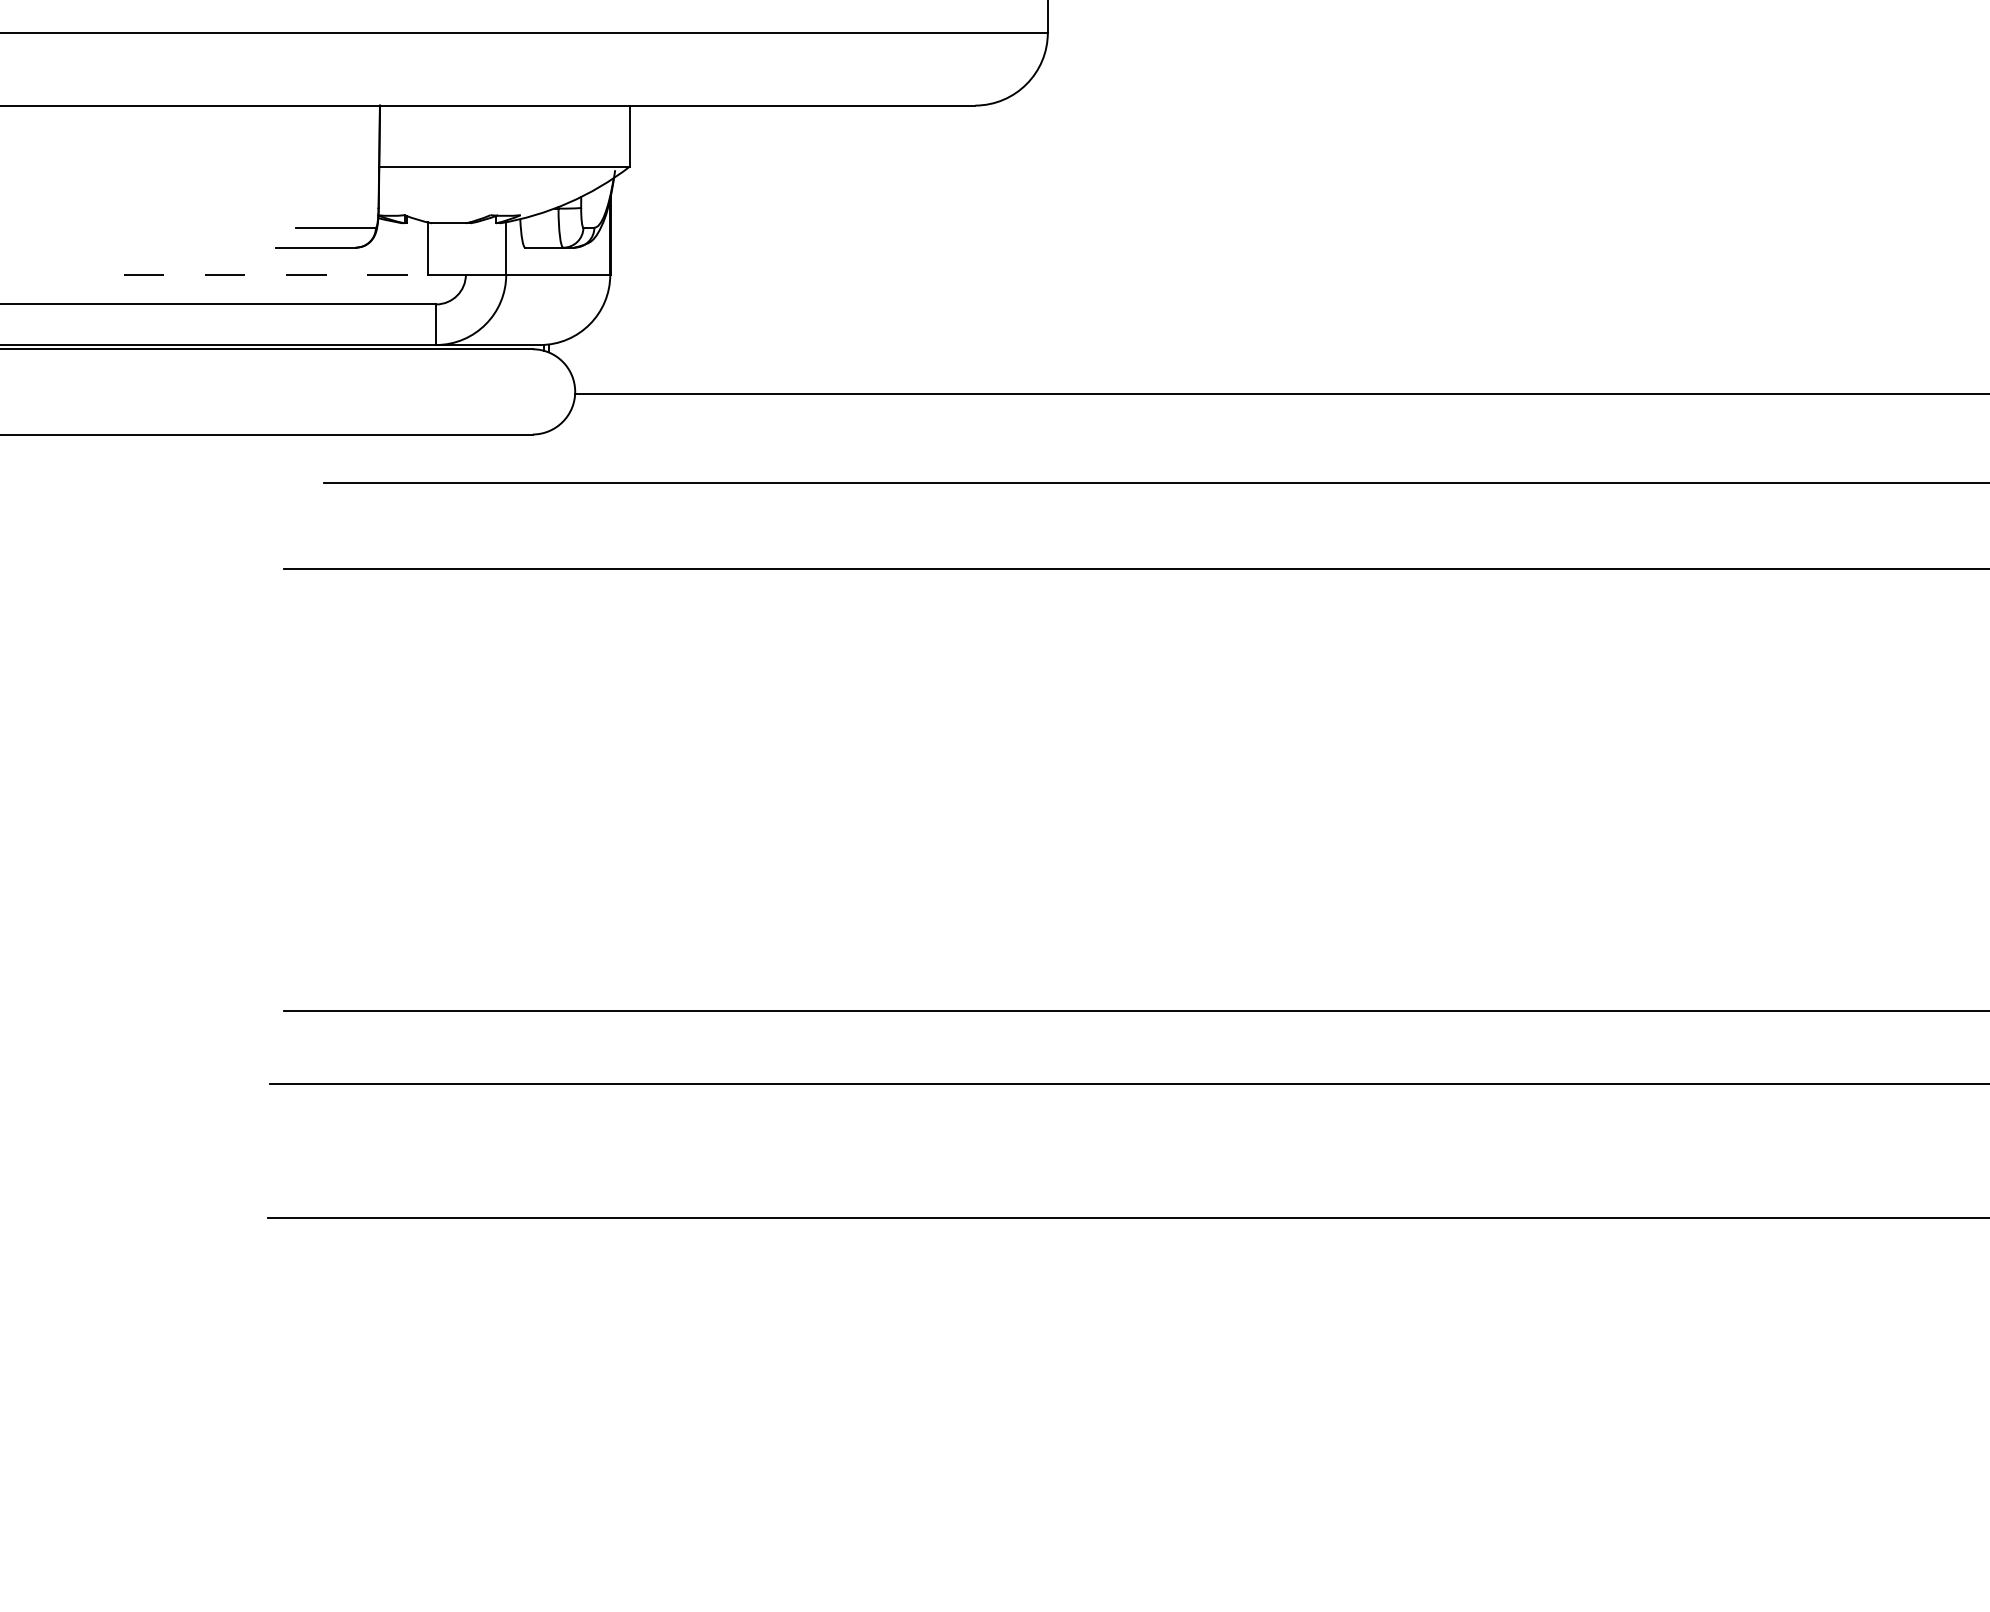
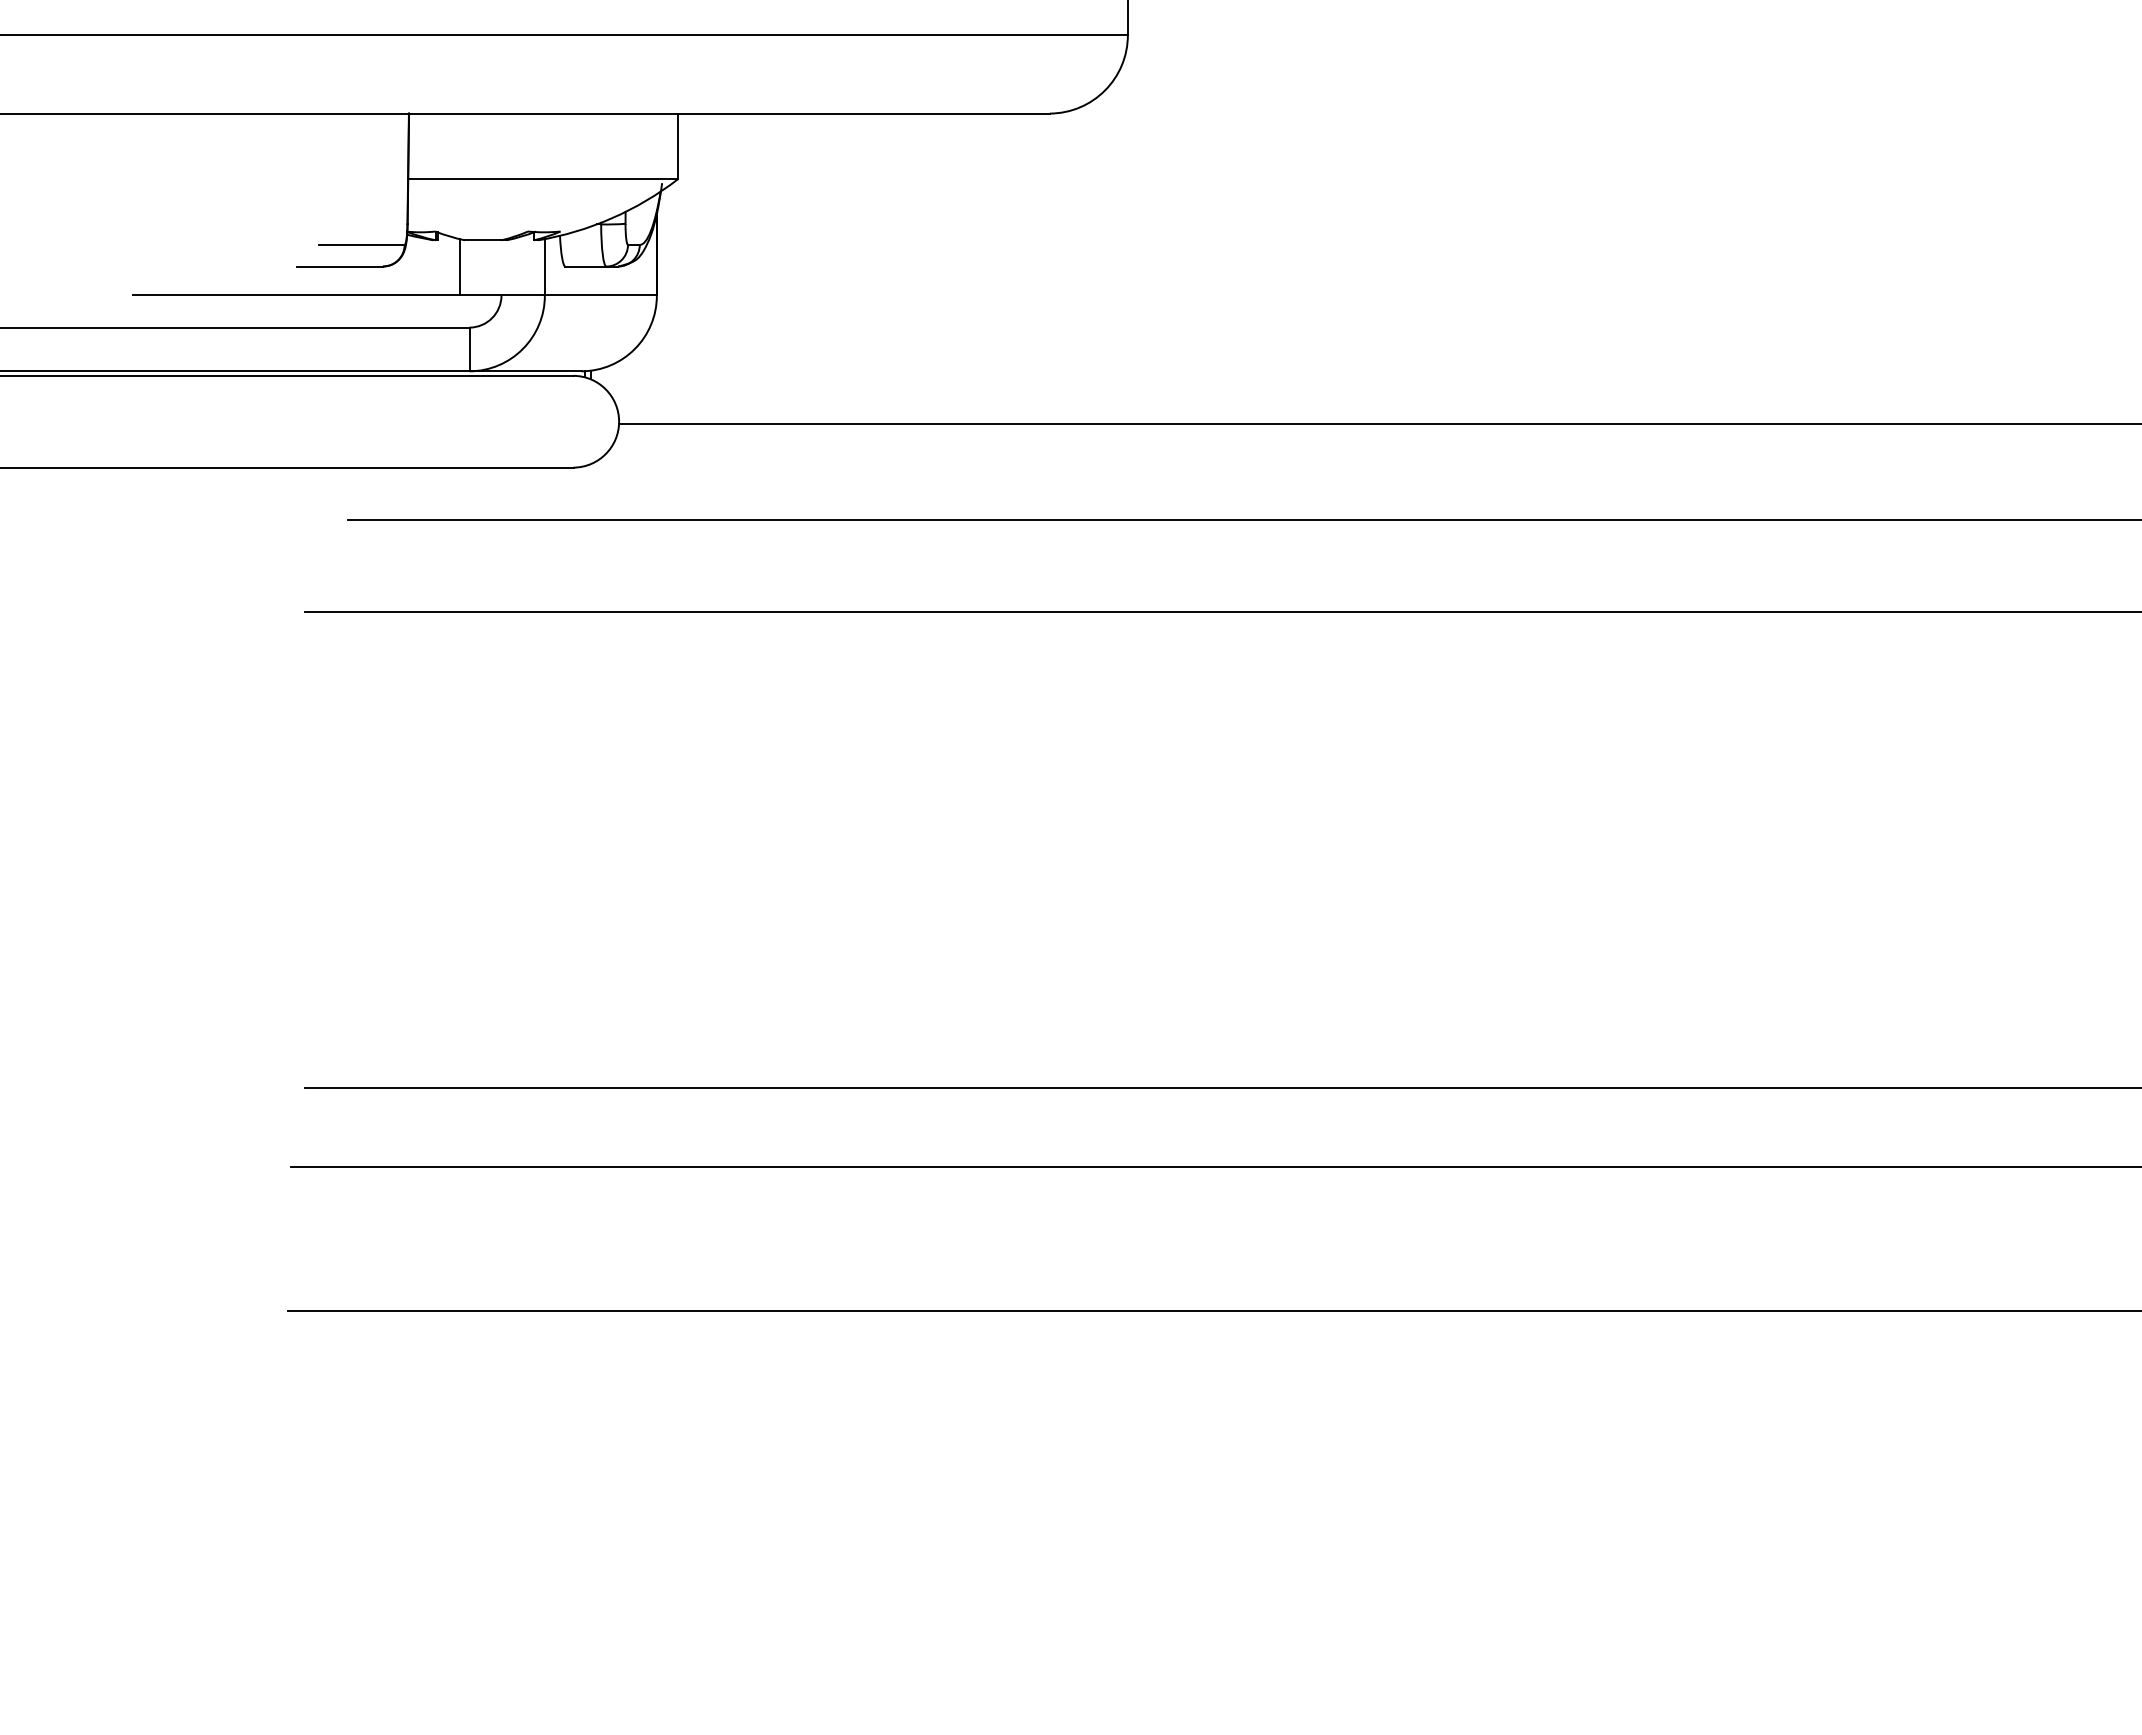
line: (275, 274) -> (296, 295), dashed -> solid

